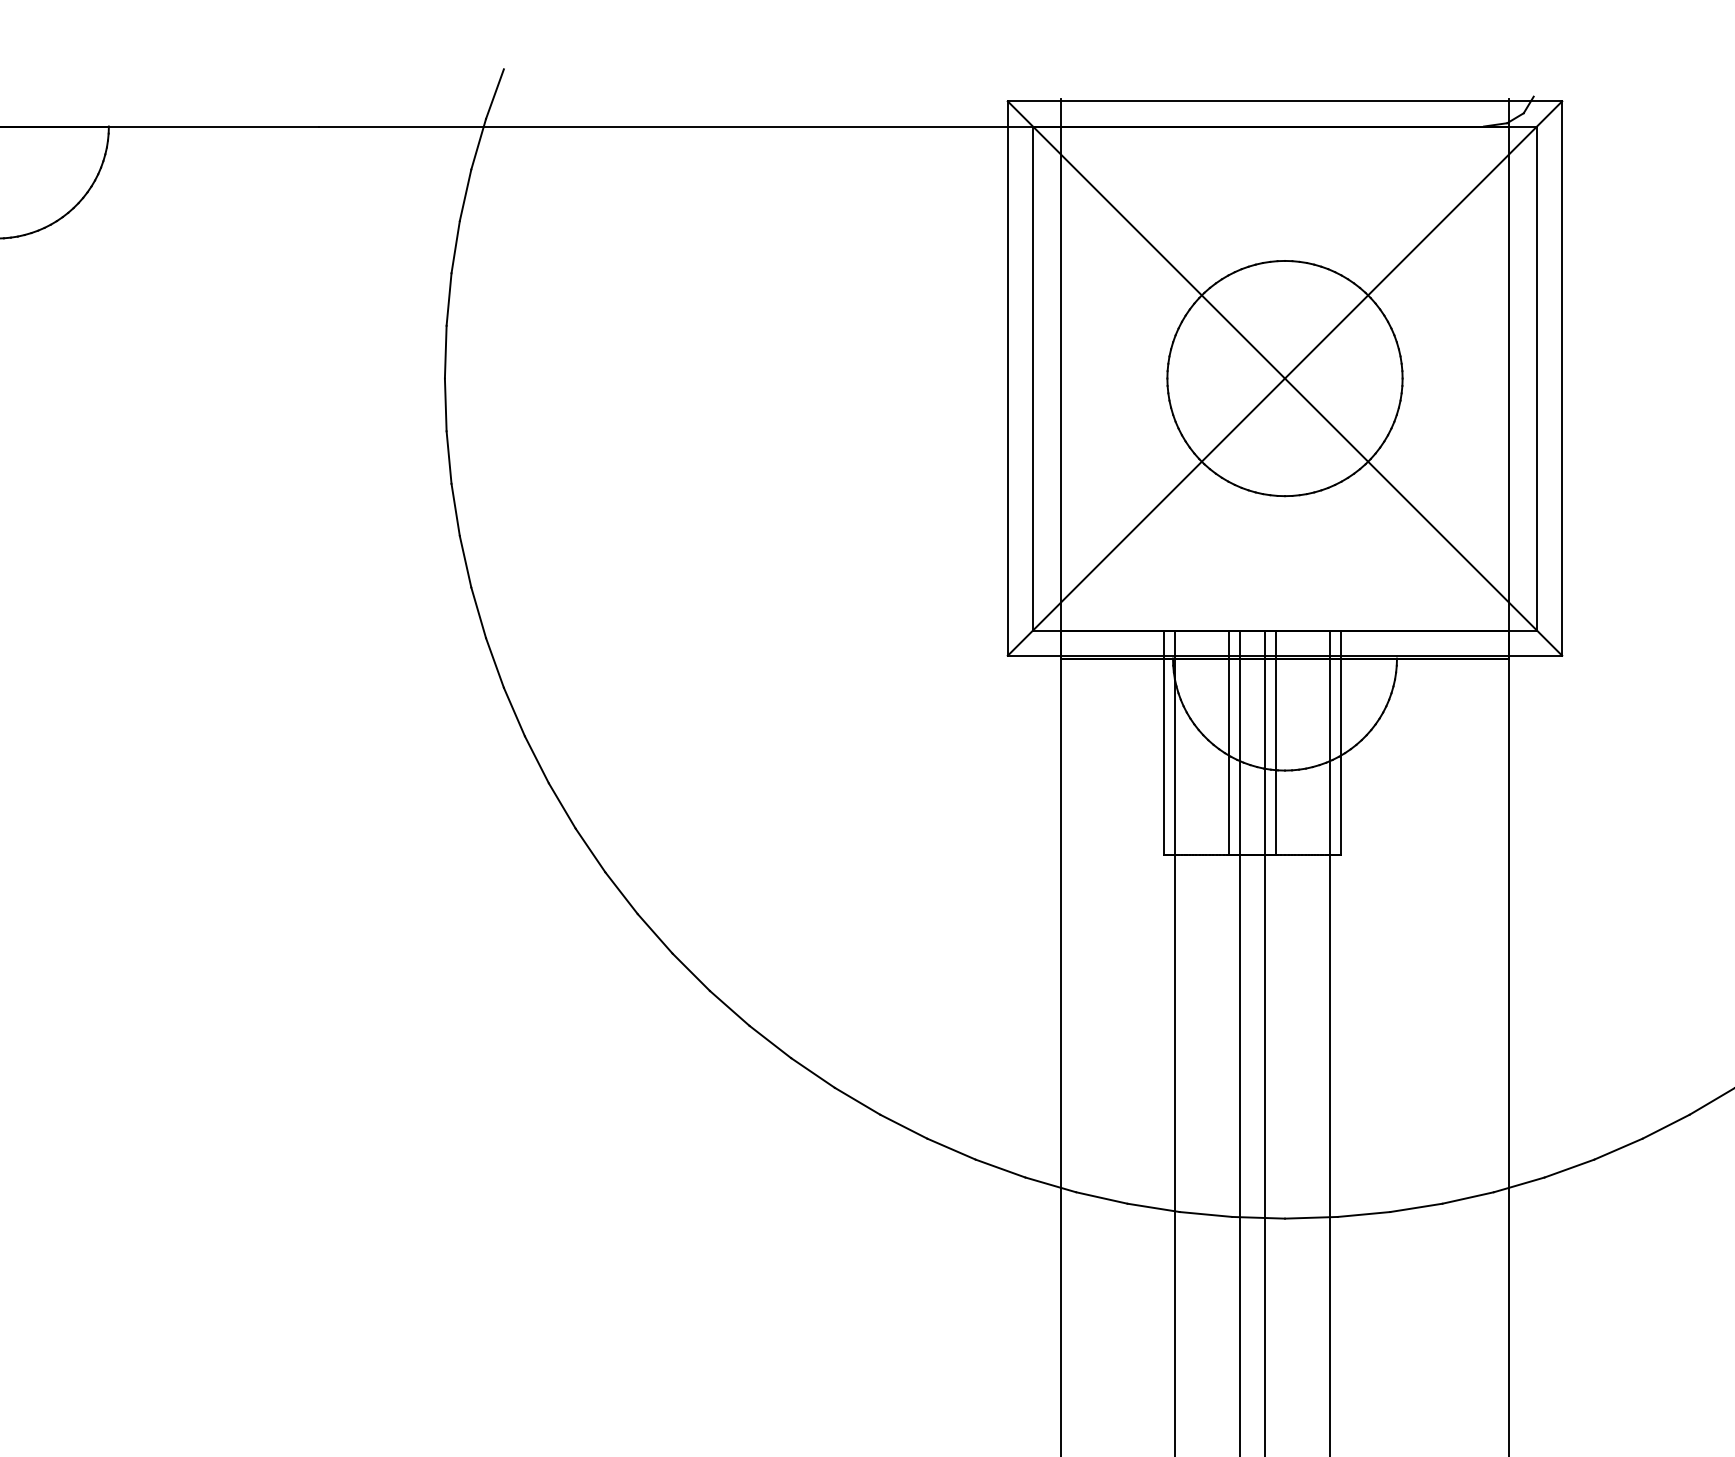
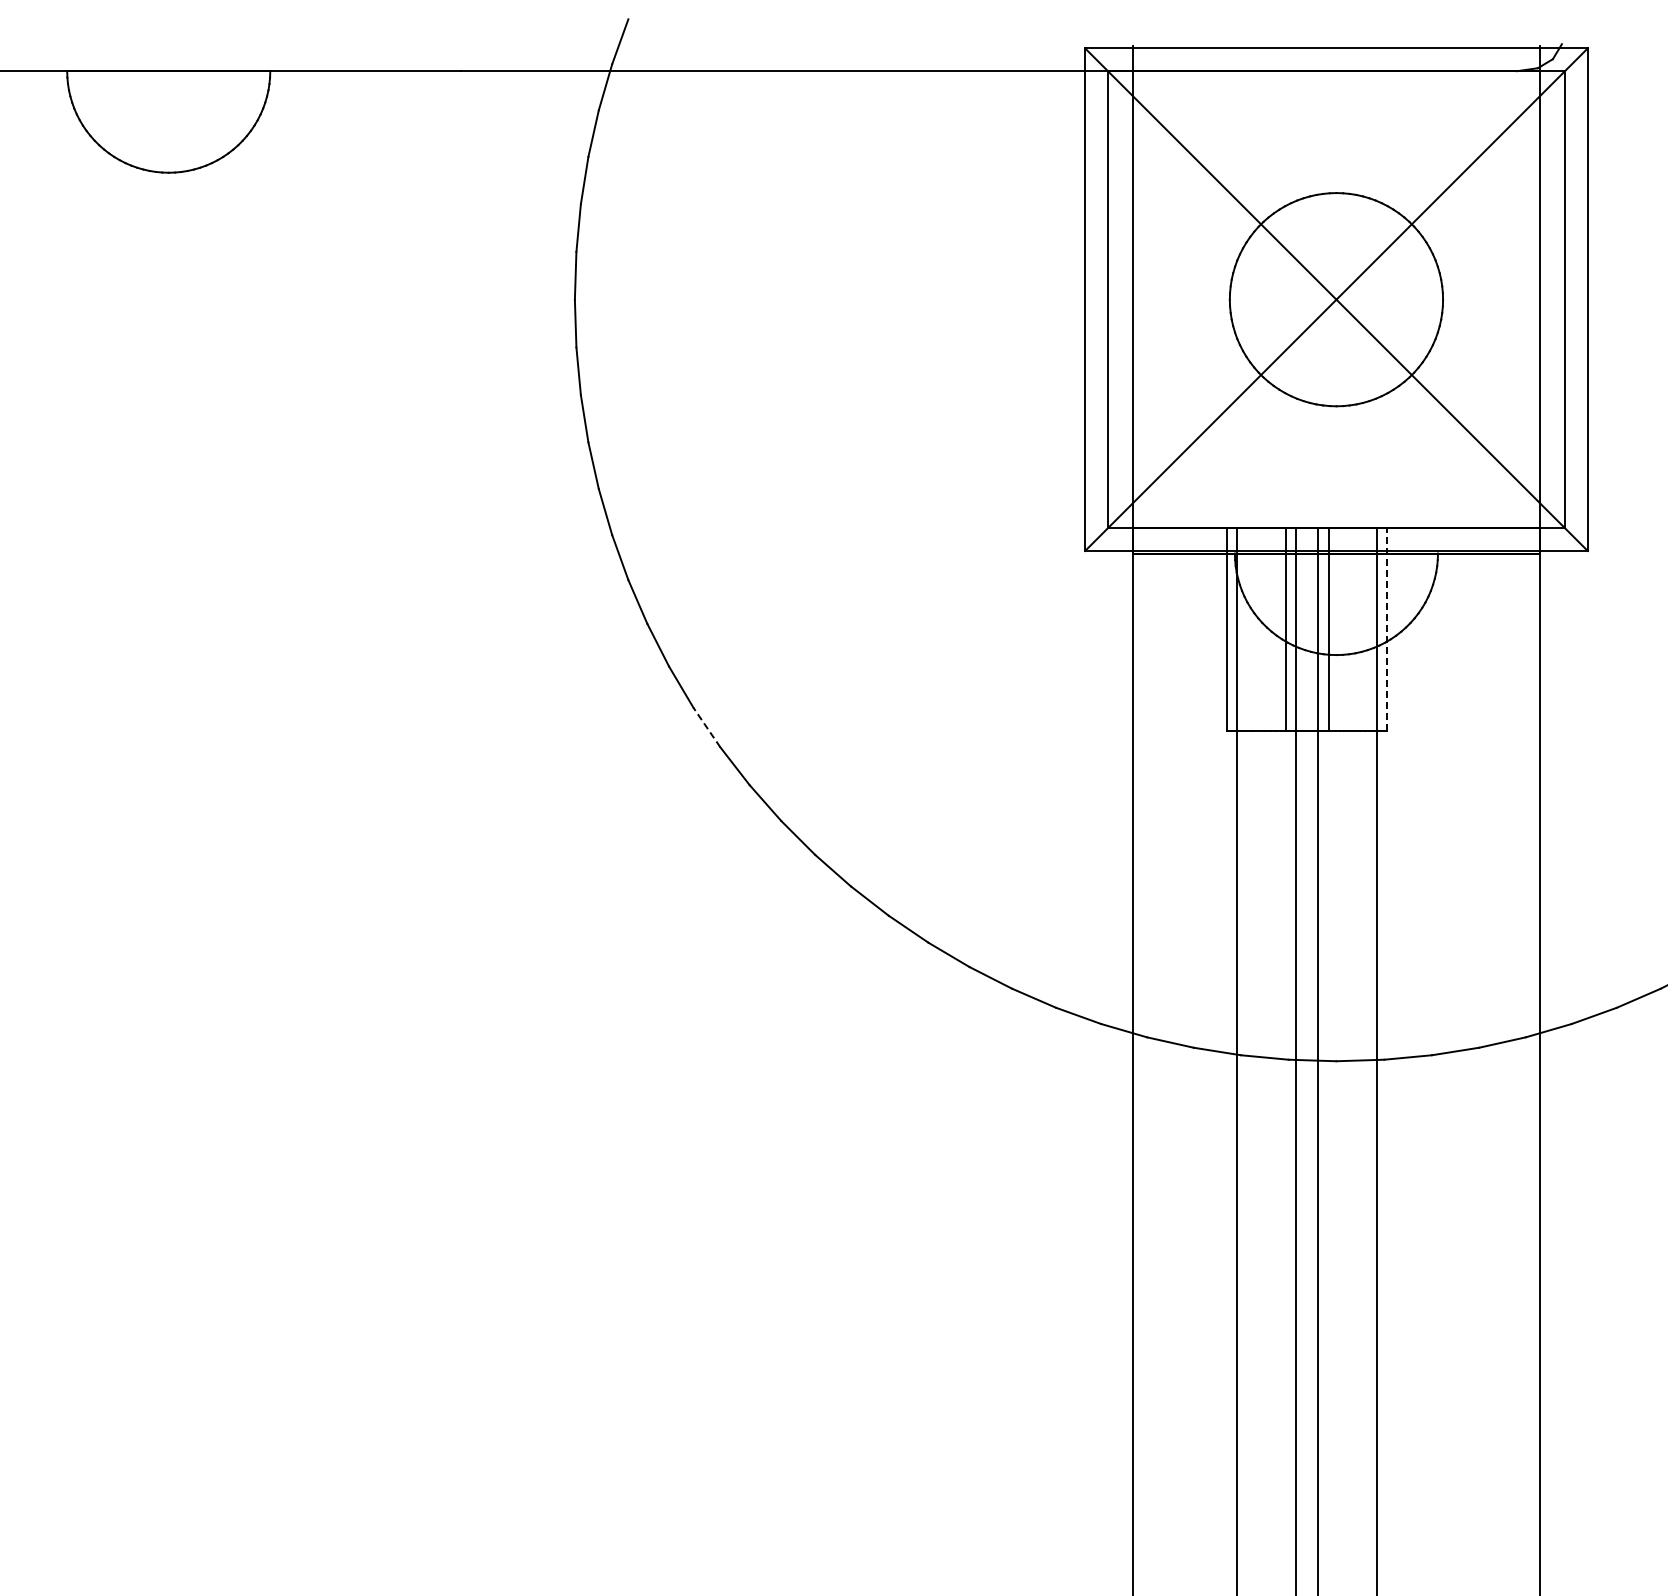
line: (1341, 742) -> (1387, 629), solid -> dashed
line: (590, 850) -> (706, 727), solid -> dashed

